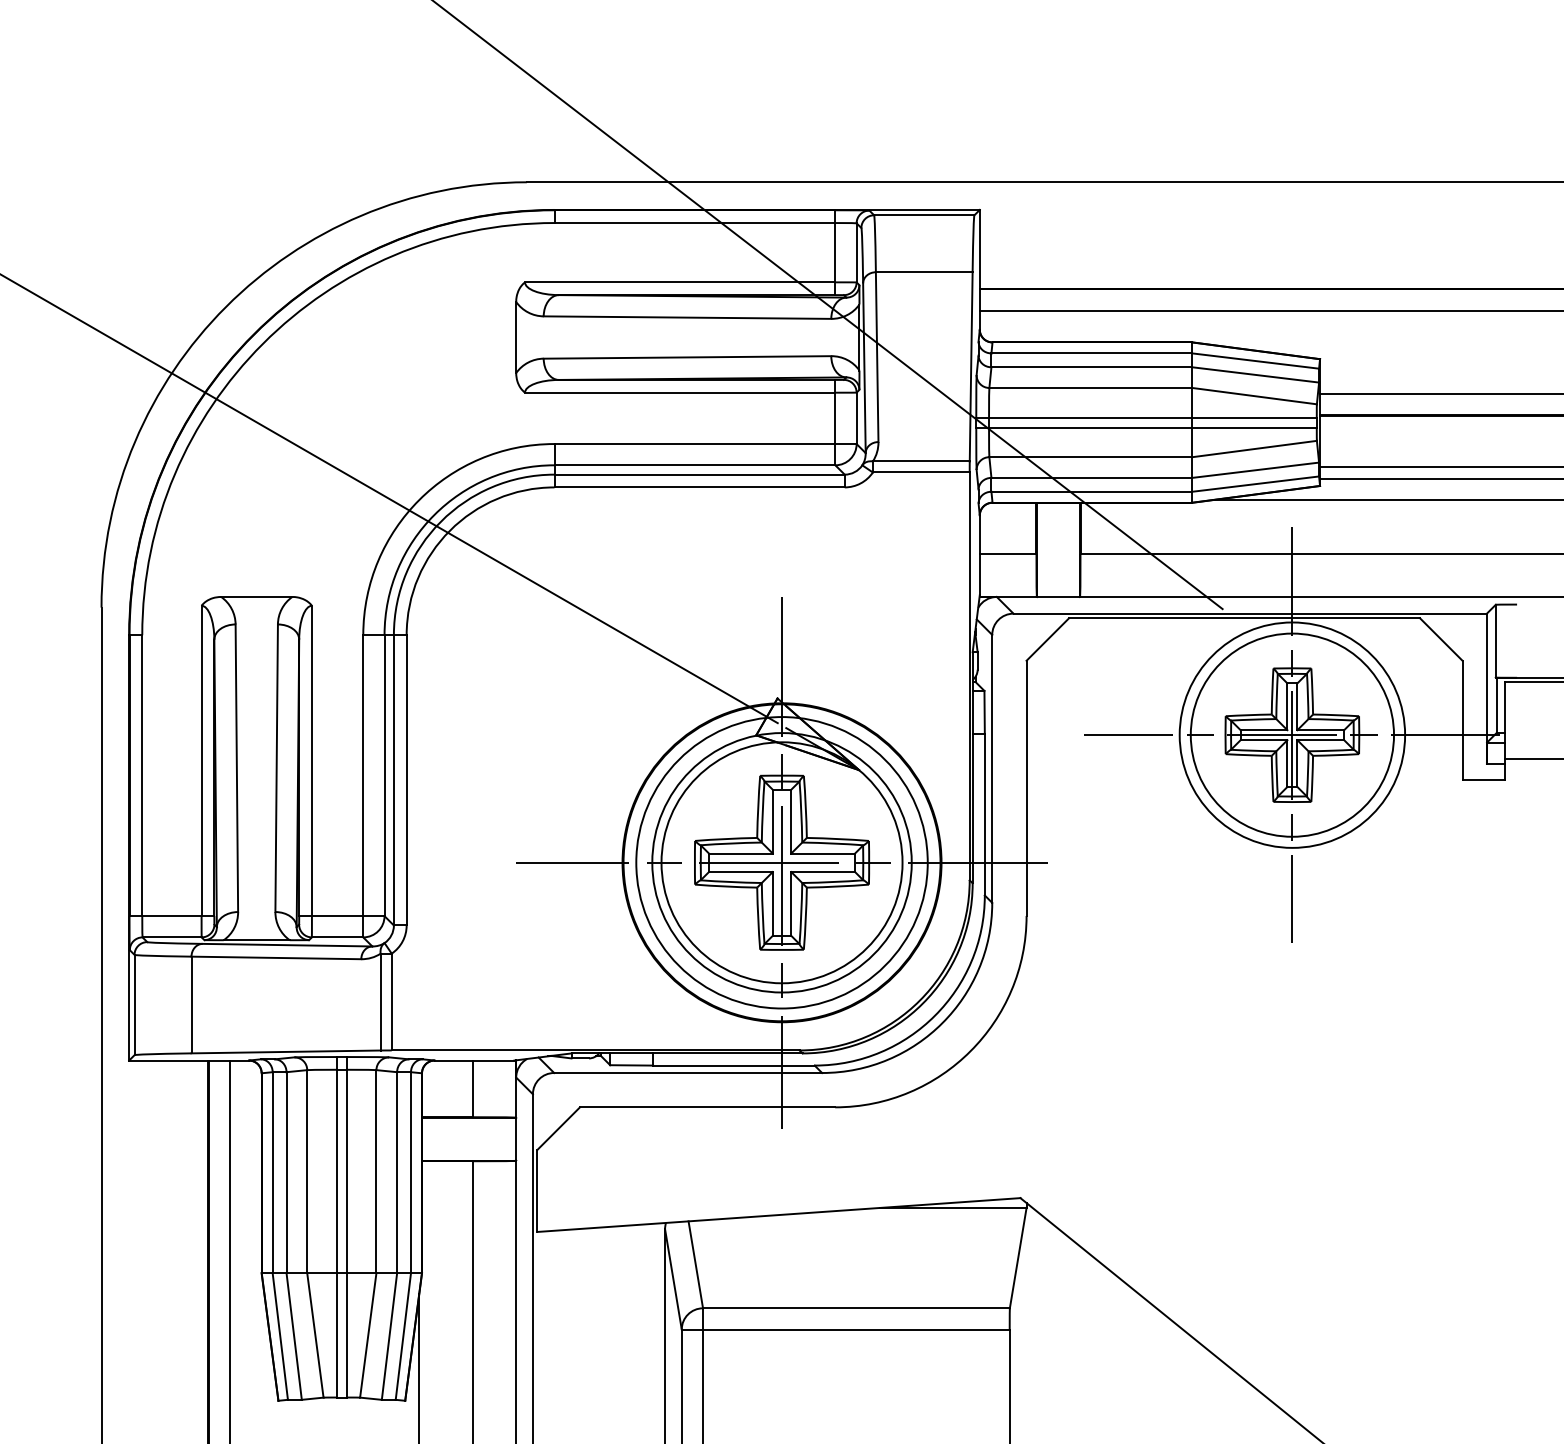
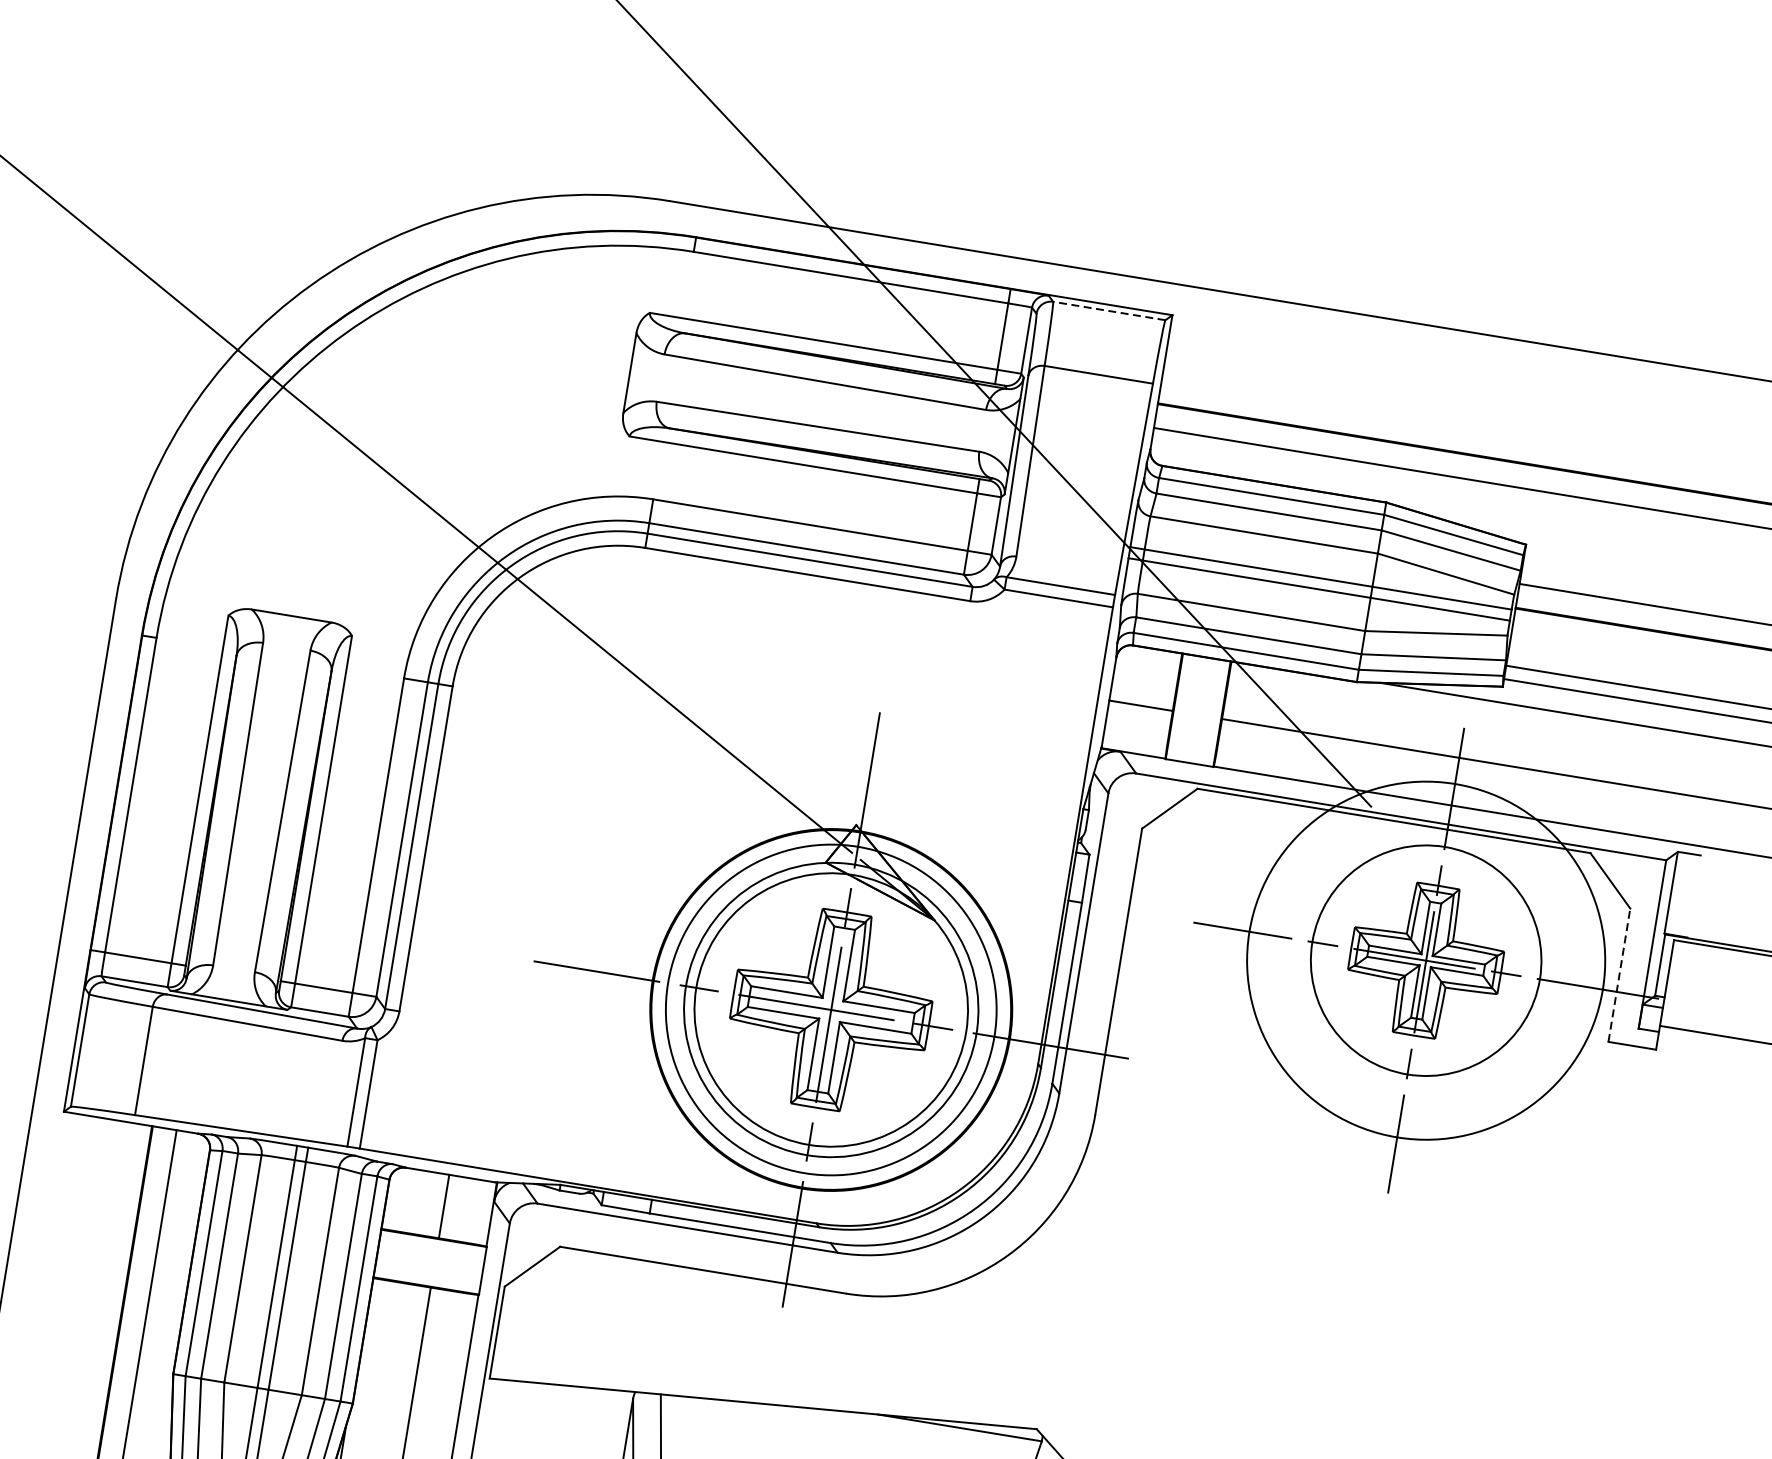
line: (923, 215) -> (1108, 311), solid -> dashed
line: (1462, 720) -> (1619, 975), solid -> dashed
circle: (1292, 734) -> (1426, 959), size x1.4

